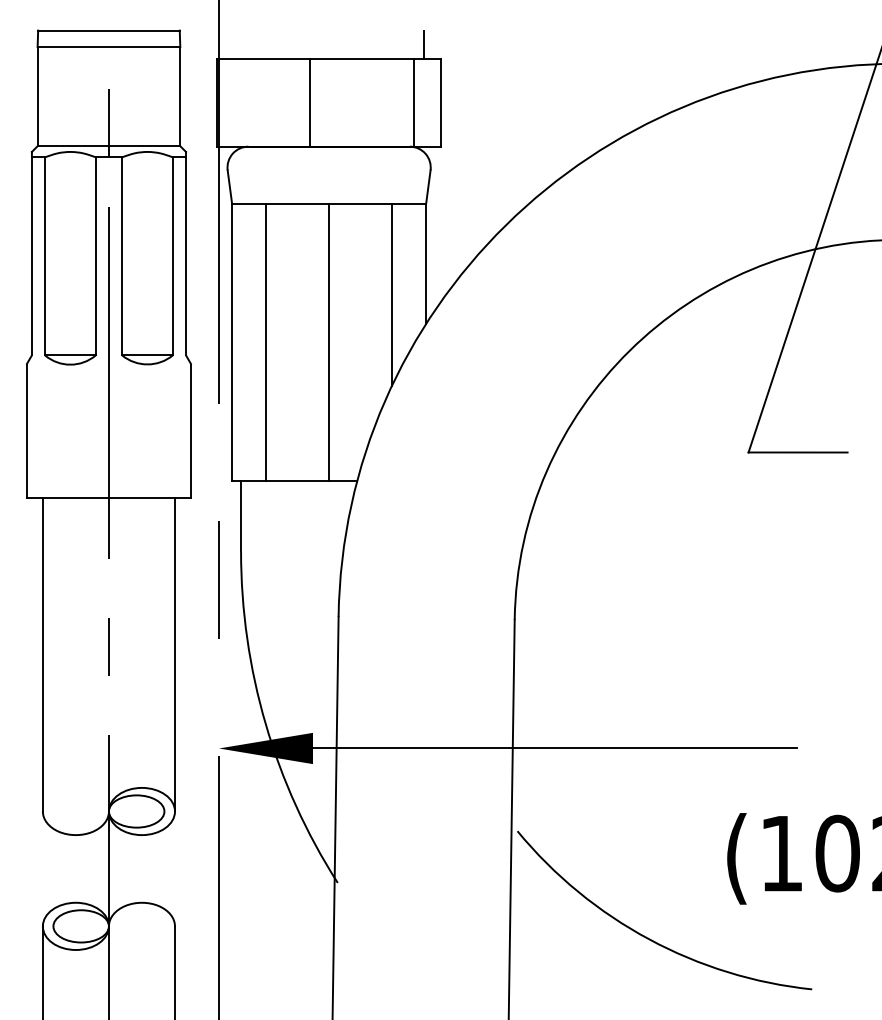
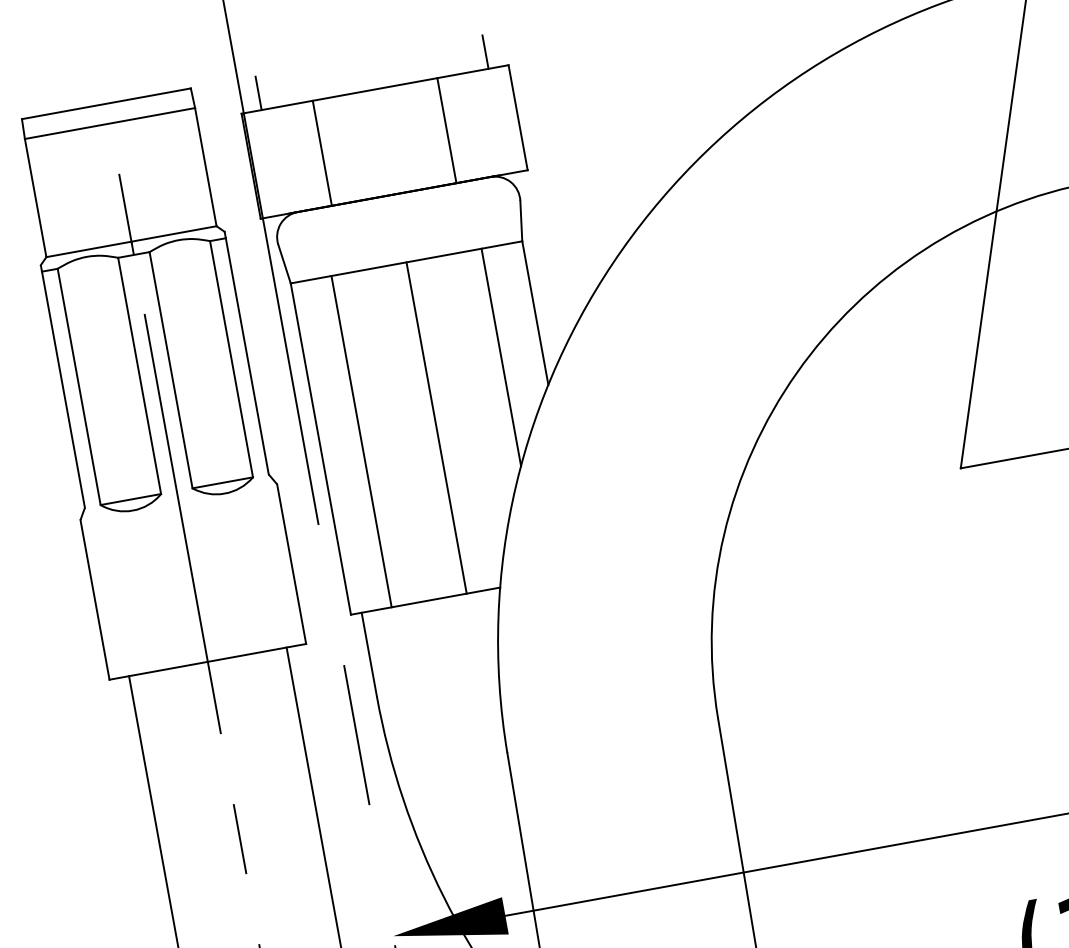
line: (234, 44) -> (259, 93), added
line: (309, 102) -> (321, 153), moved
line: (414, 102) -> (447, 130), moved

